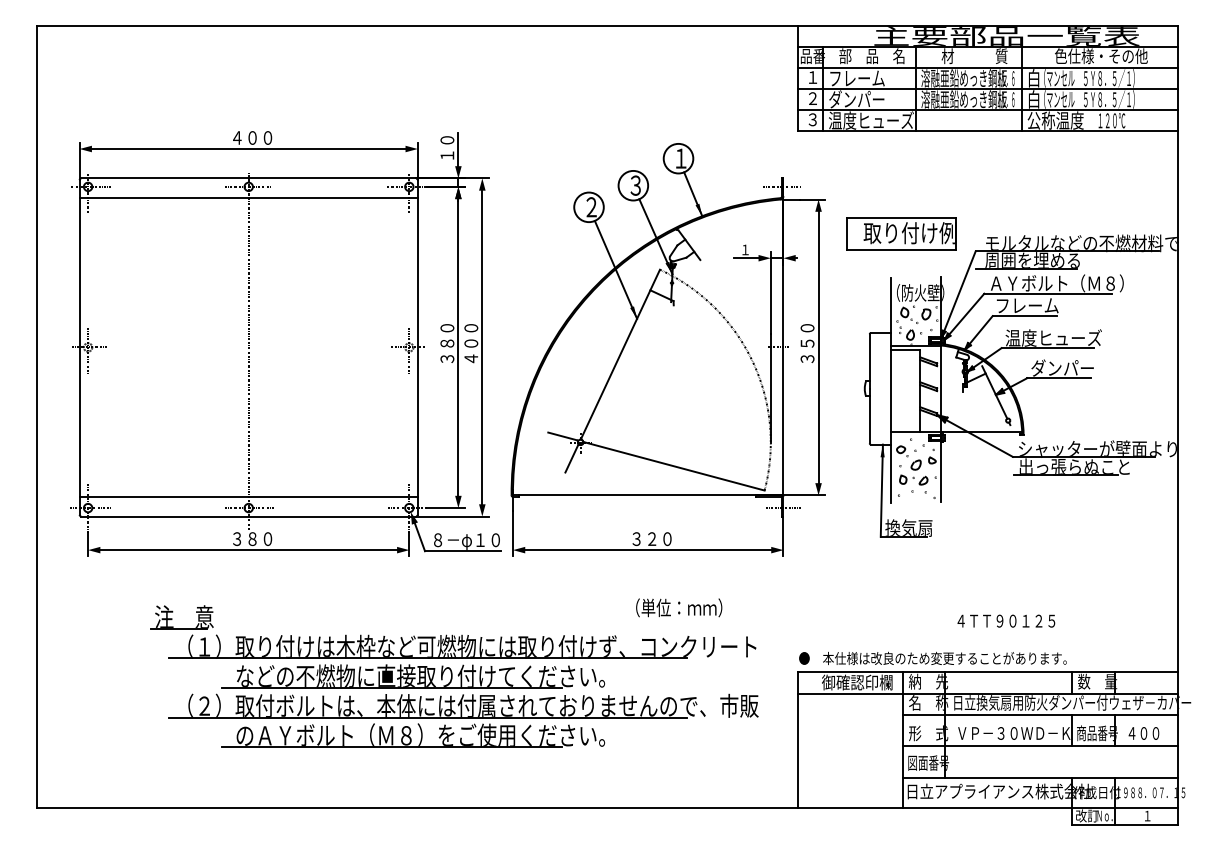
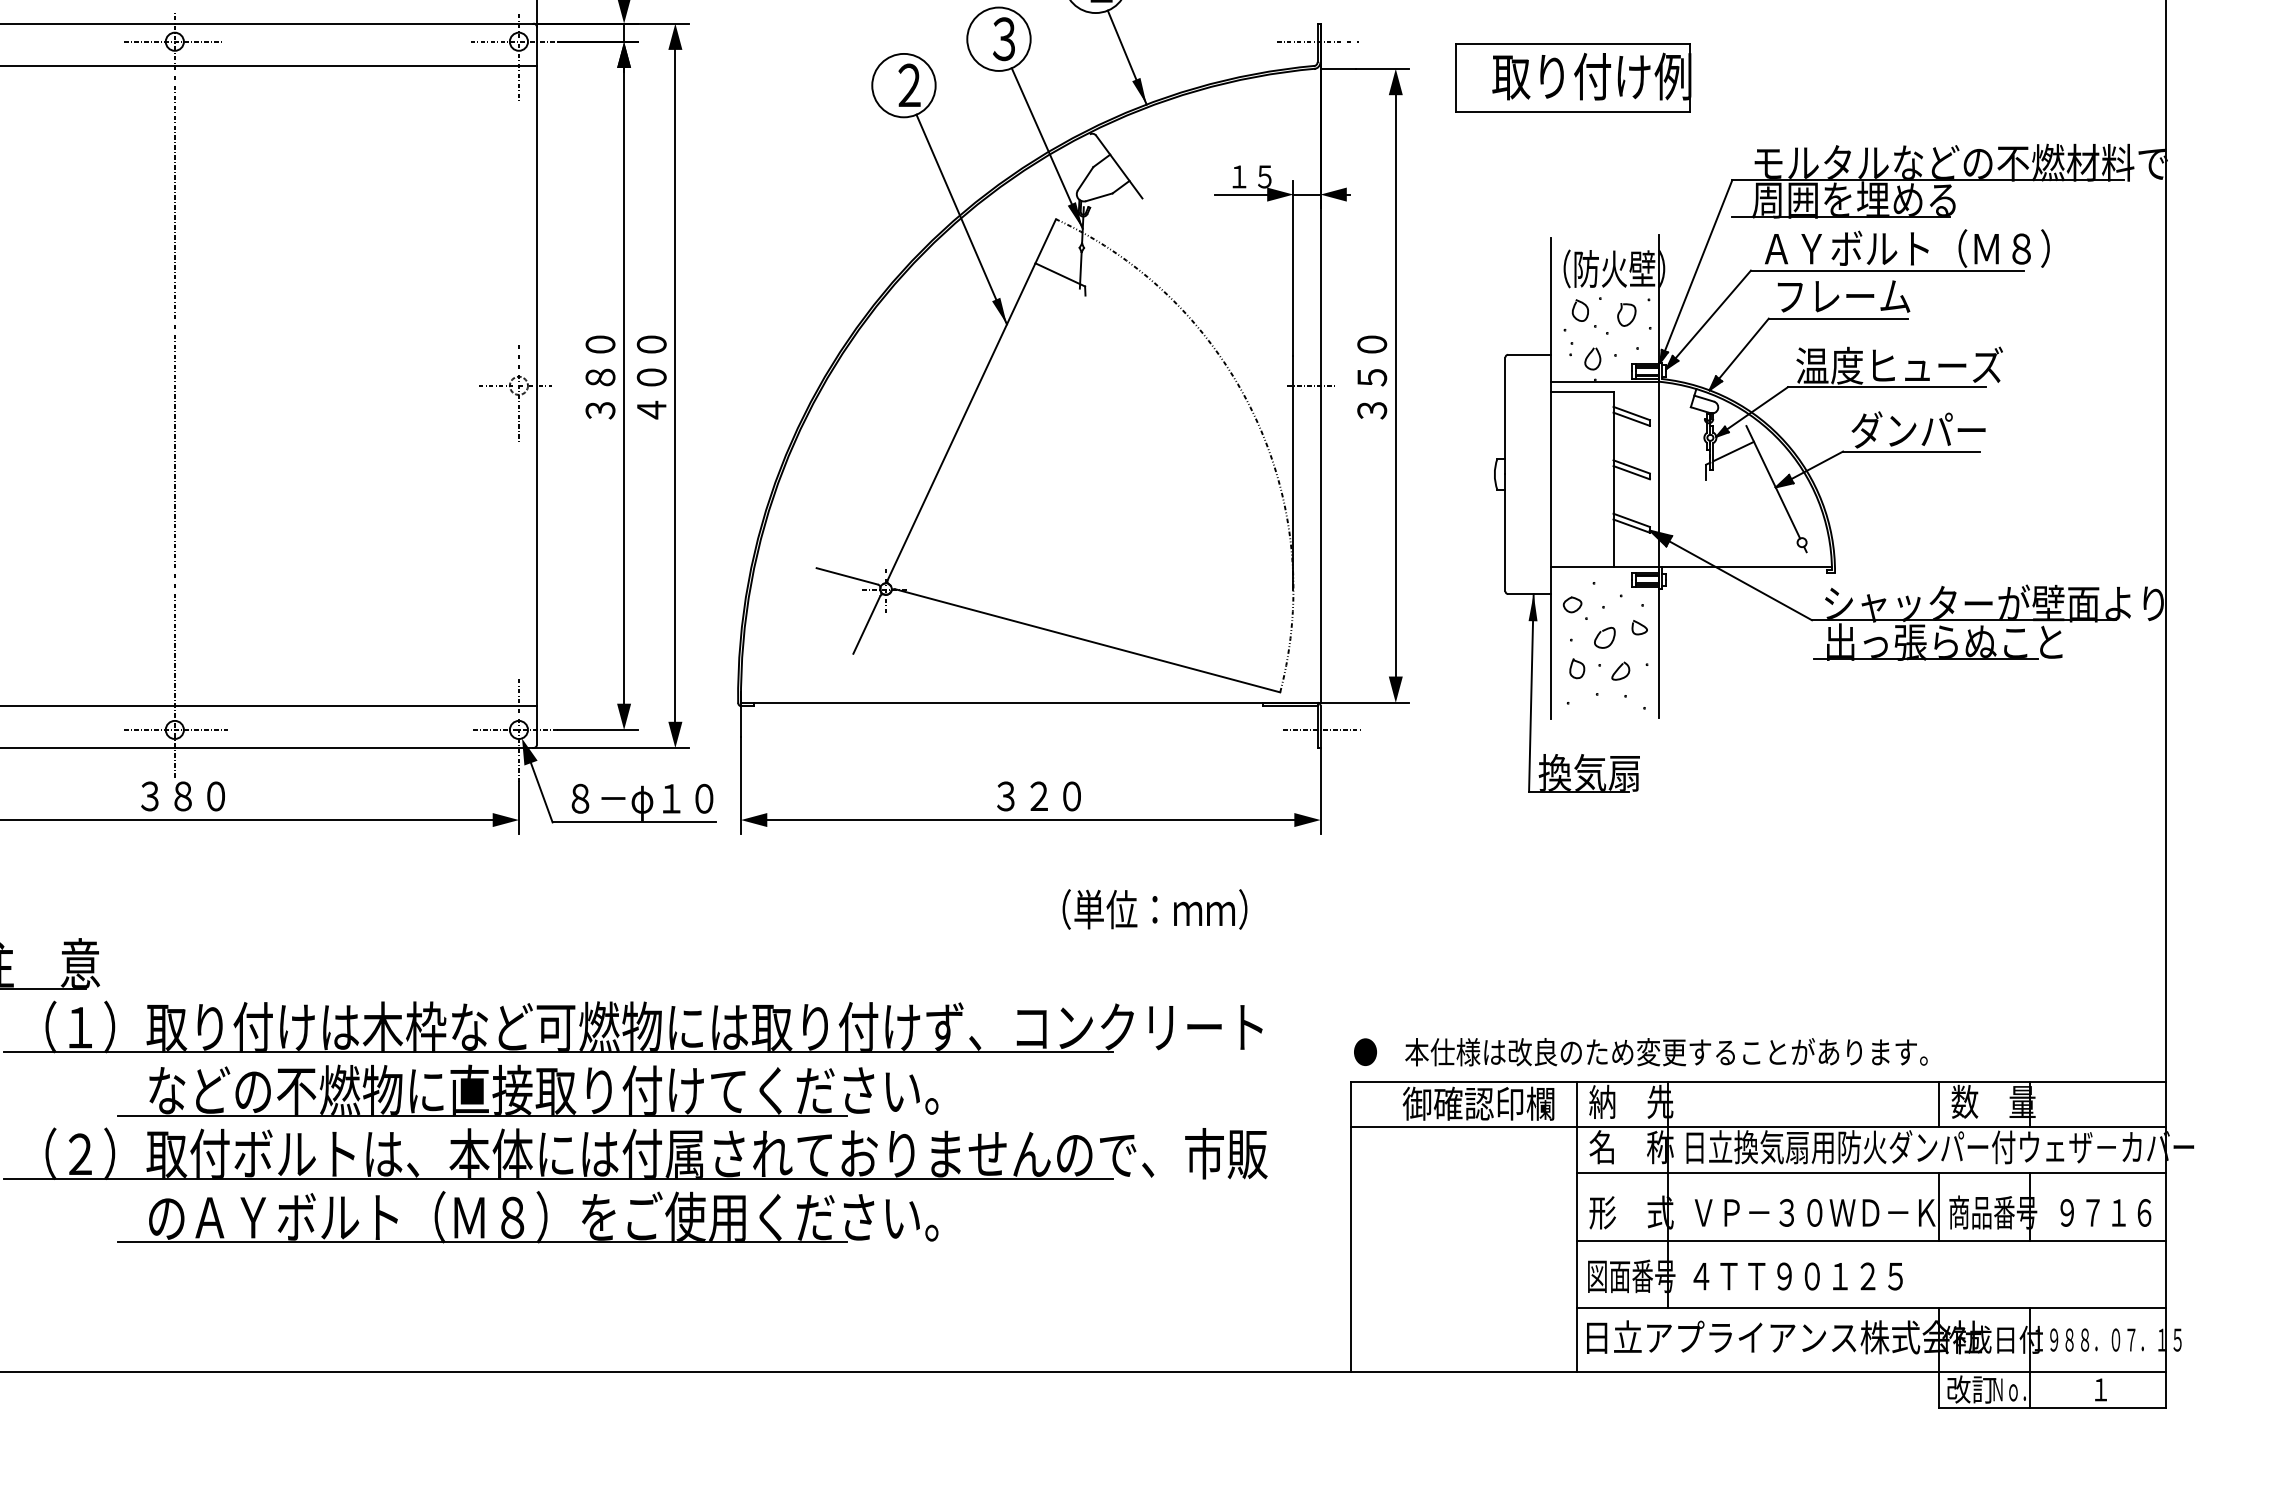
part: (901, 233) -> (1573, 77), moved
text: (757, 249) -> (1264, 175), １ -> １５
text: (679, 607) -> (1155, 908), moved
text: (1006, 620) -> (1798, 1275), moved
text: (1149, 733) -> (2104, 1212), ４００ -> ９７１６

